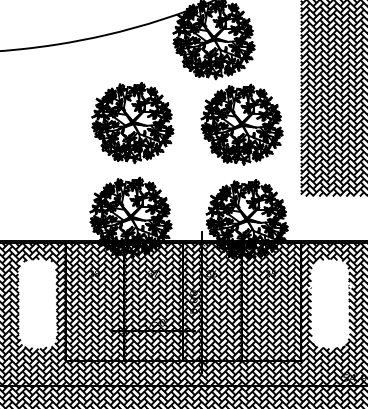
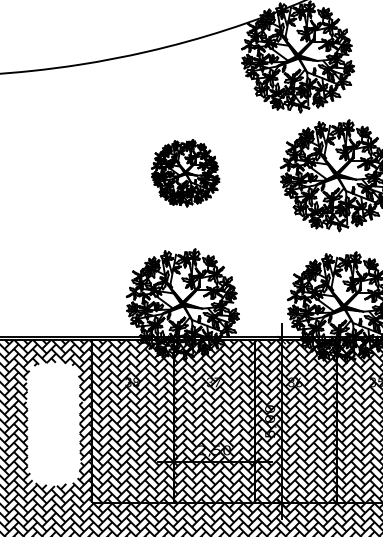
part: (132, 122) -> (185, 172), size x0.6

